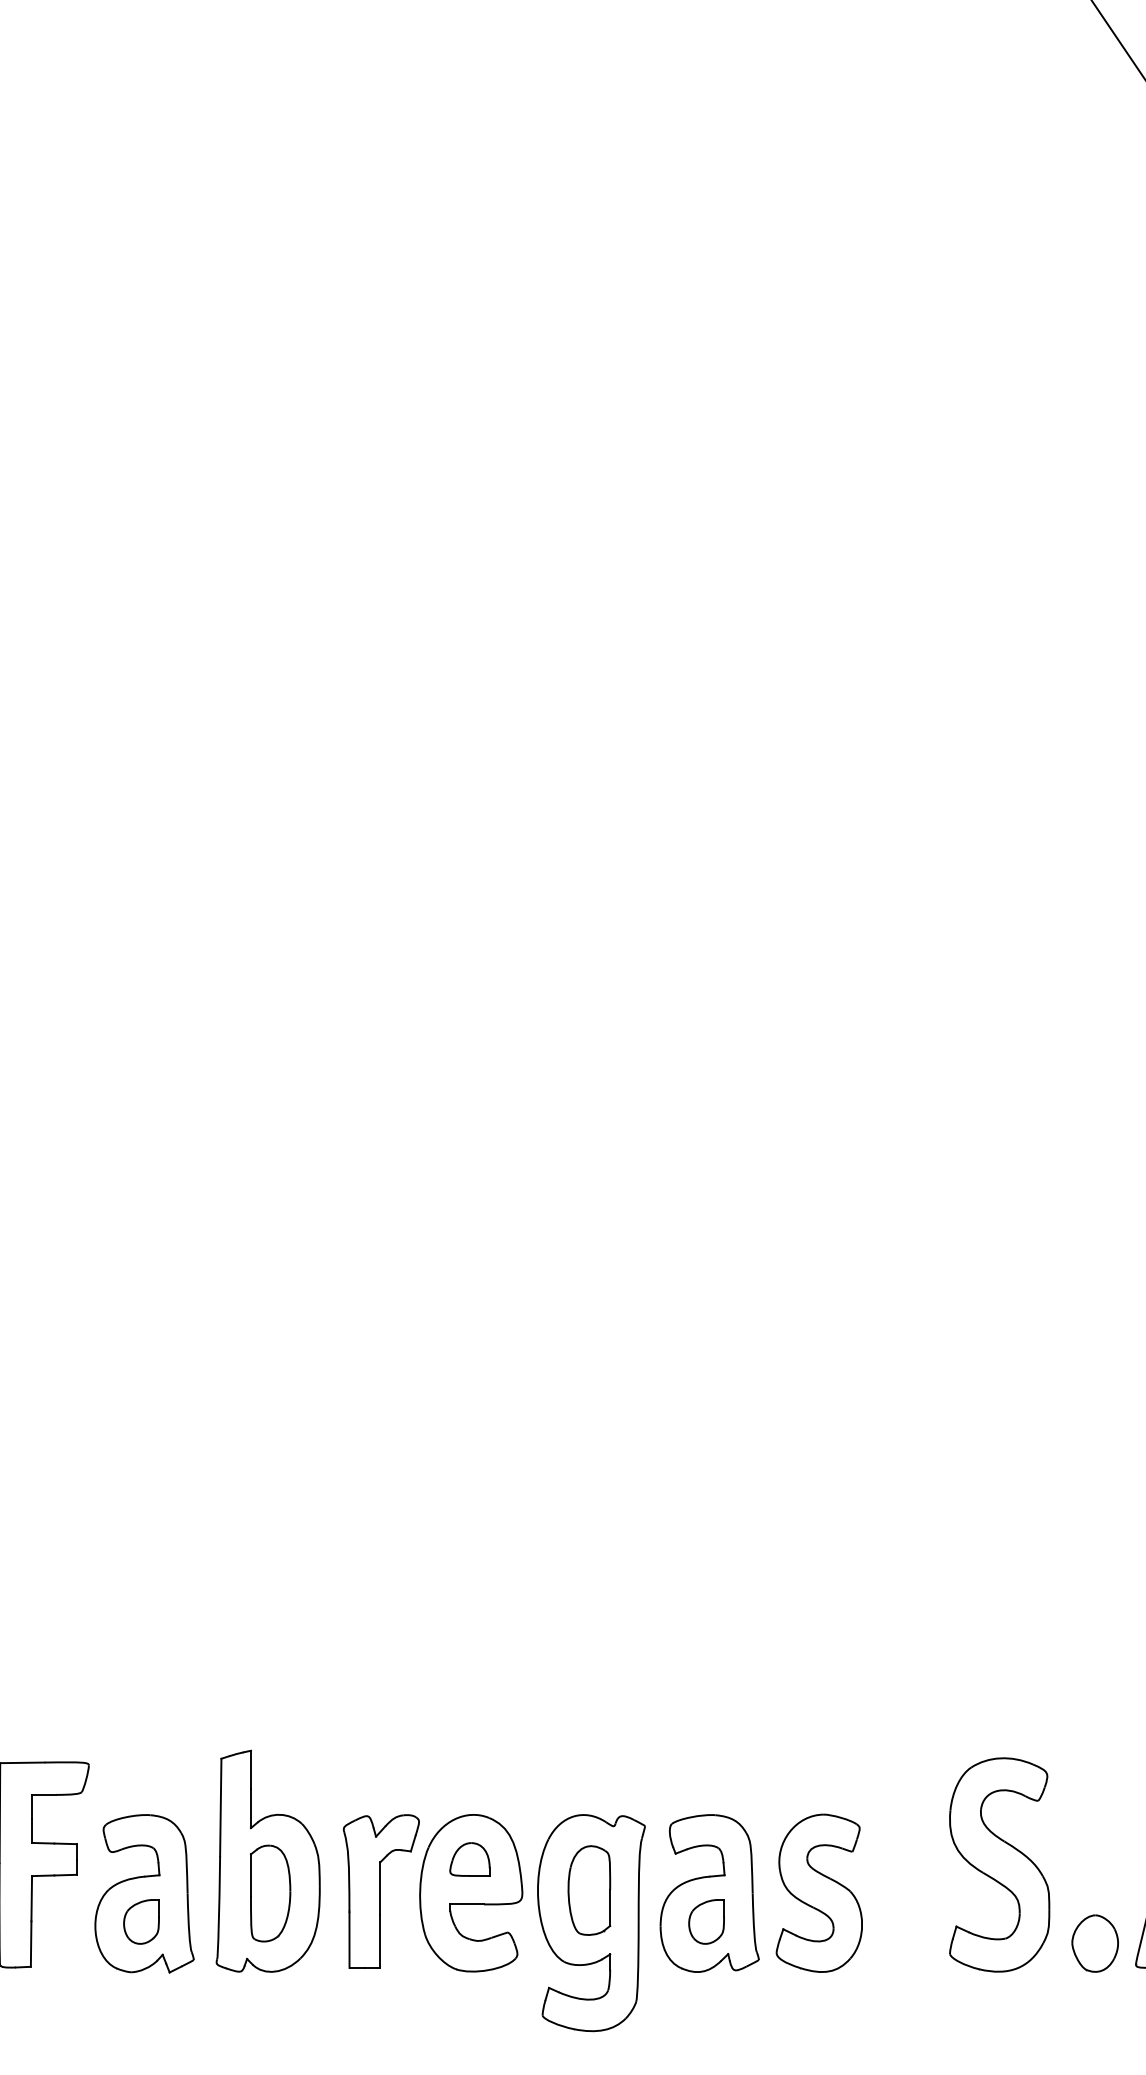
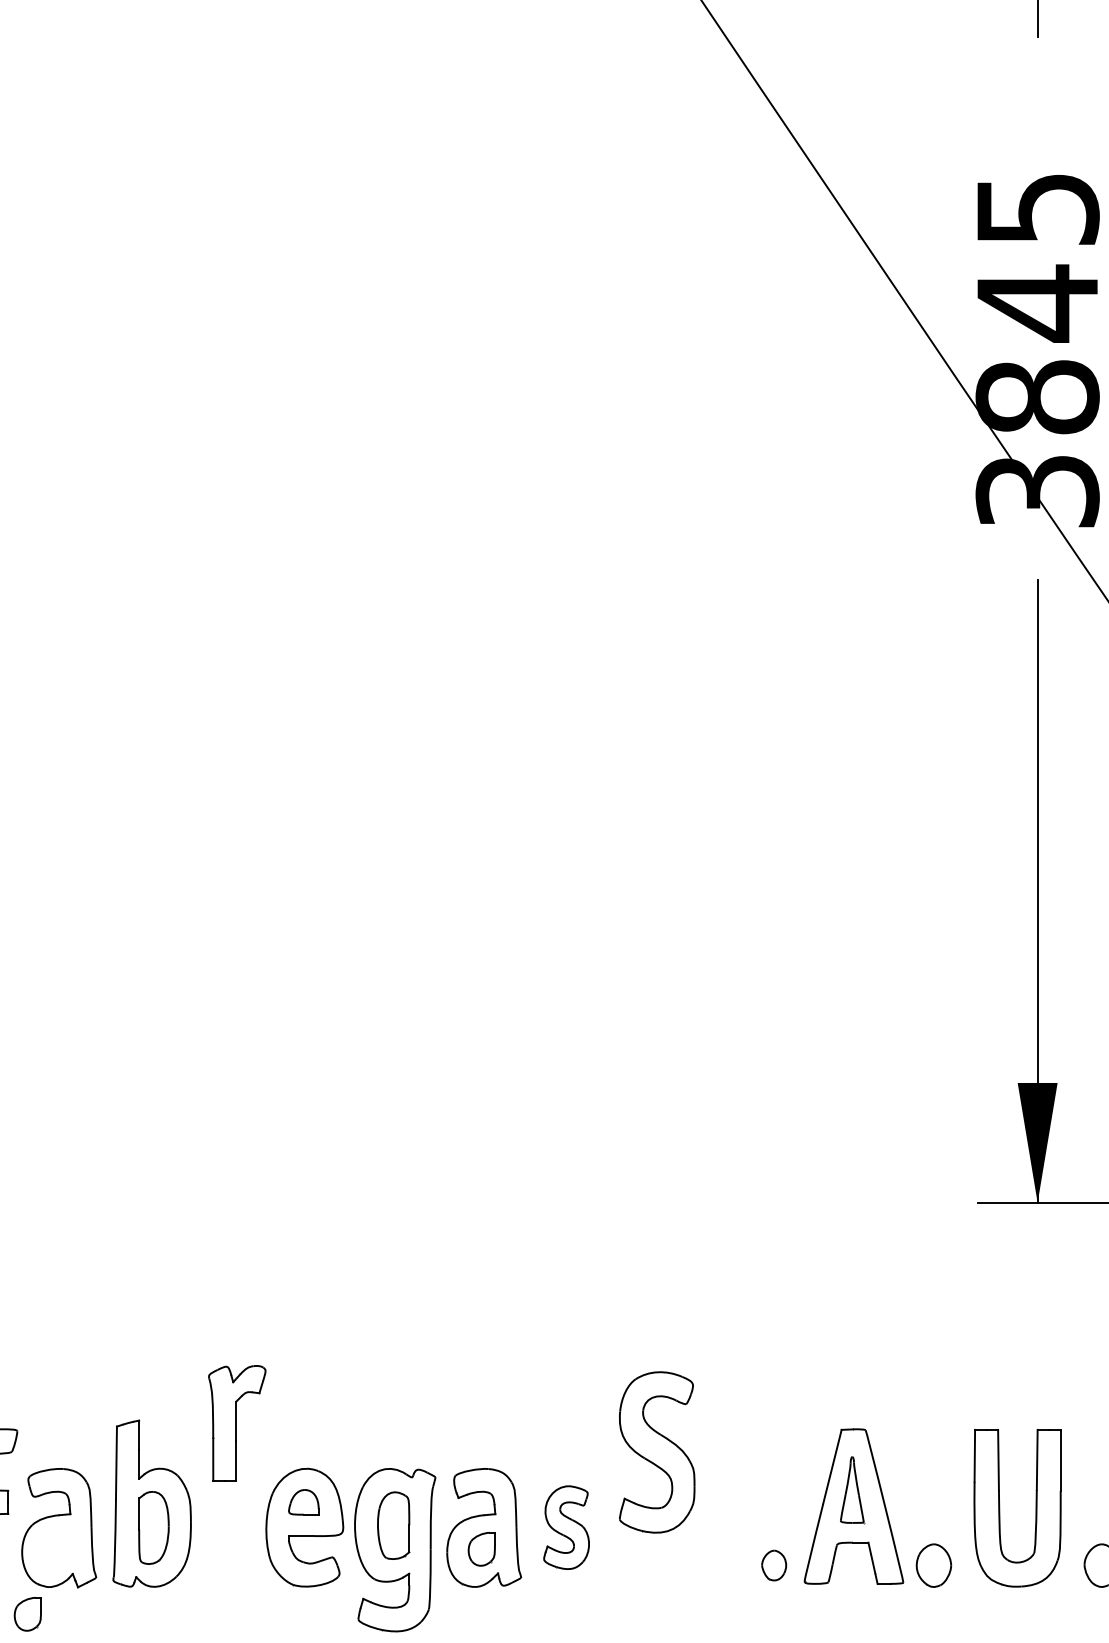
part: (1000, 1865) -> (657, 1452), moved
part: (381, 1891) -> (237, 1423), moved
part: (819, 1892) -> (566, 1527), size x0.7
part: (141, 1922) -> (27, 1614), moved
part: (1095, 1943) -> (774, 1565), size x0.7

